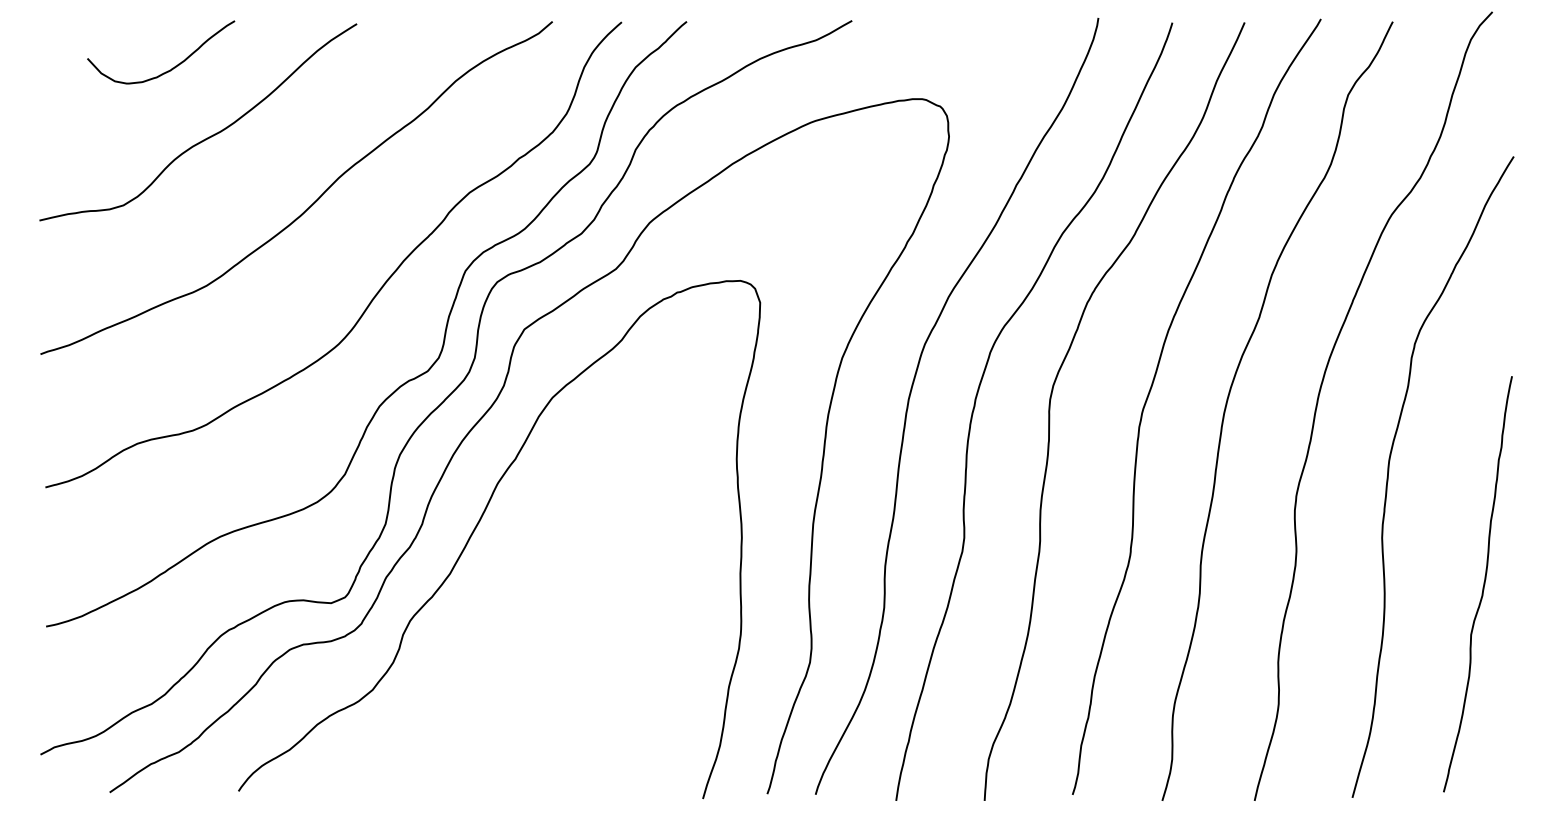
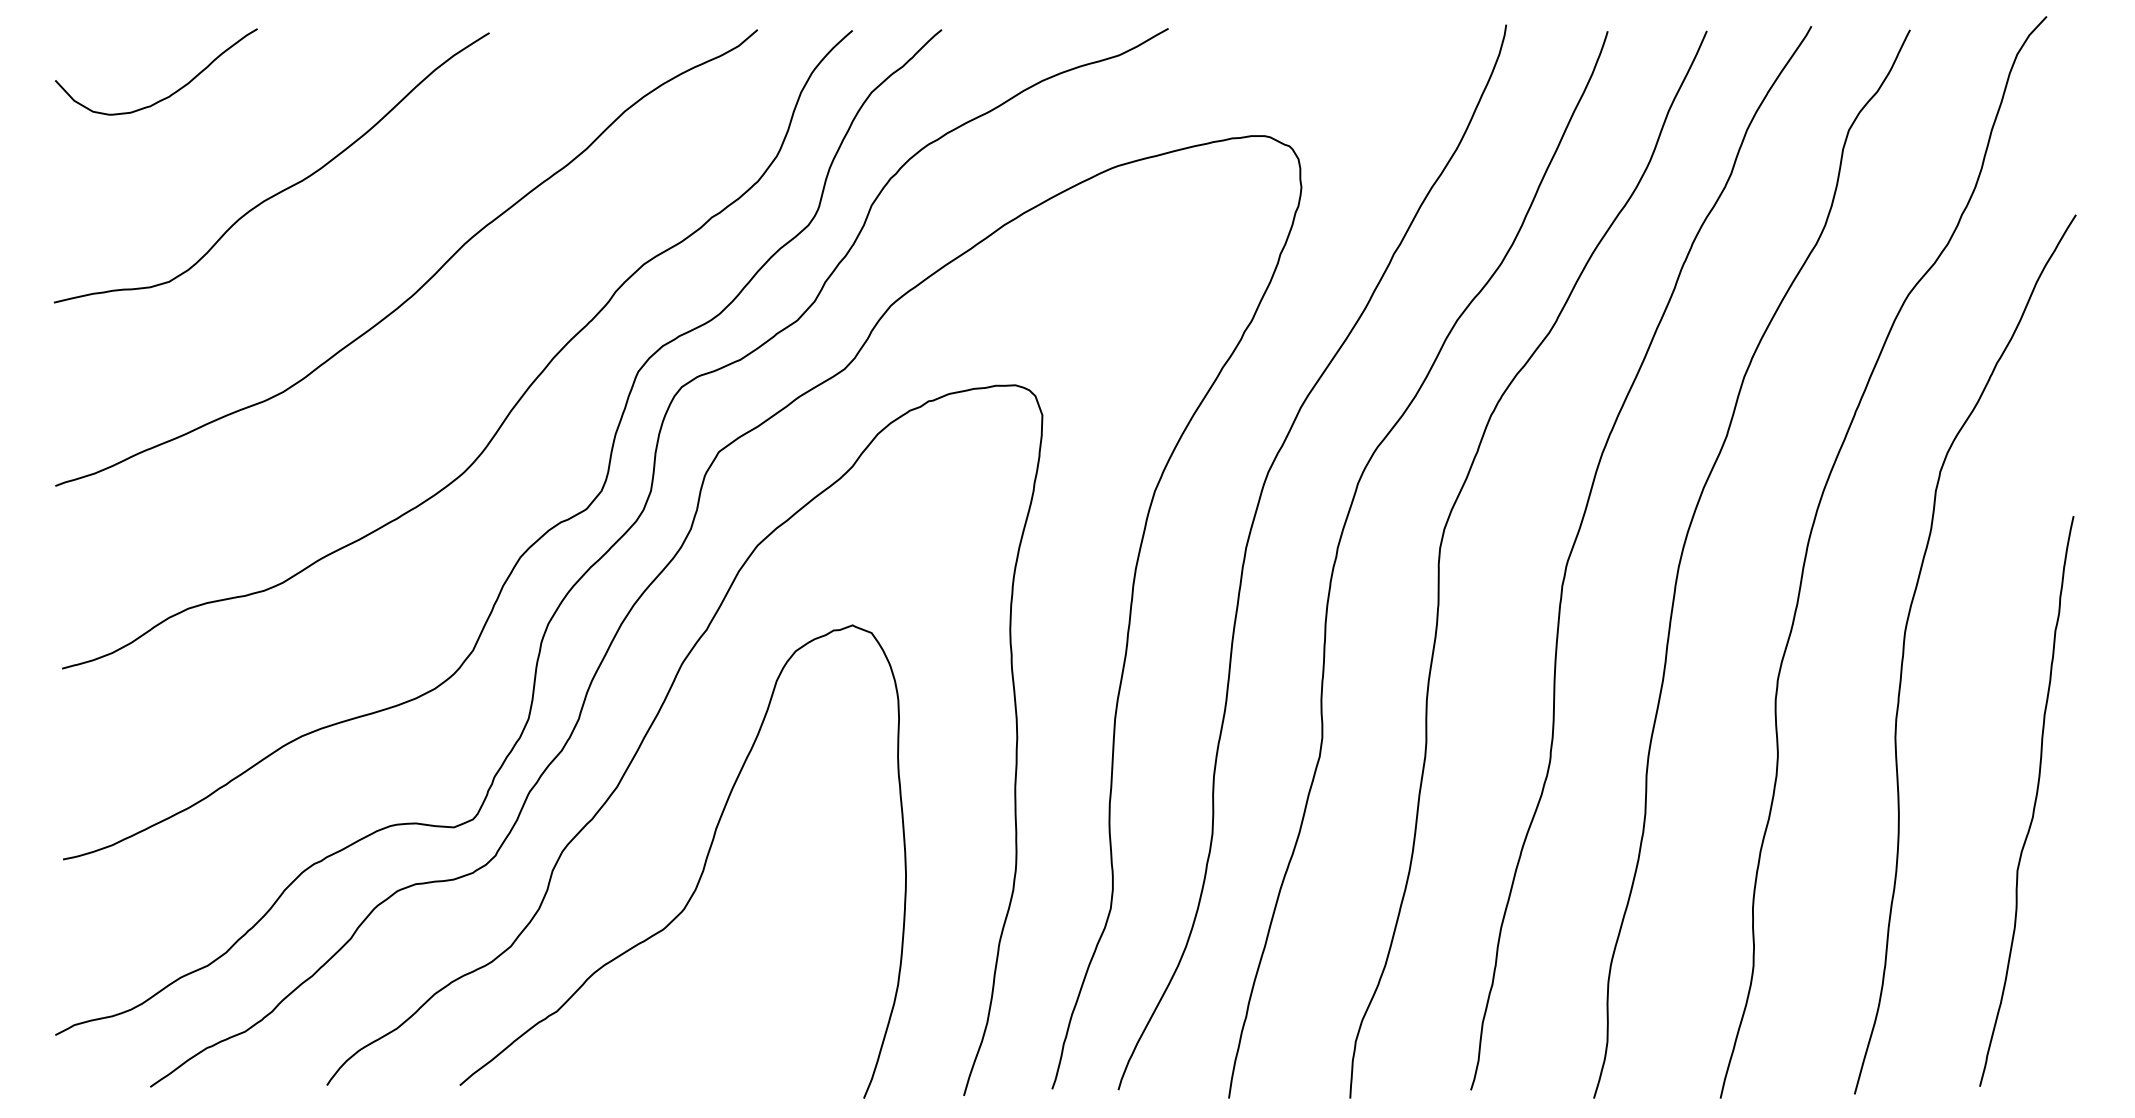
curve: (172, 67) -> (171, 92), moved
curve: (512, 631) -> (702, 866), added

